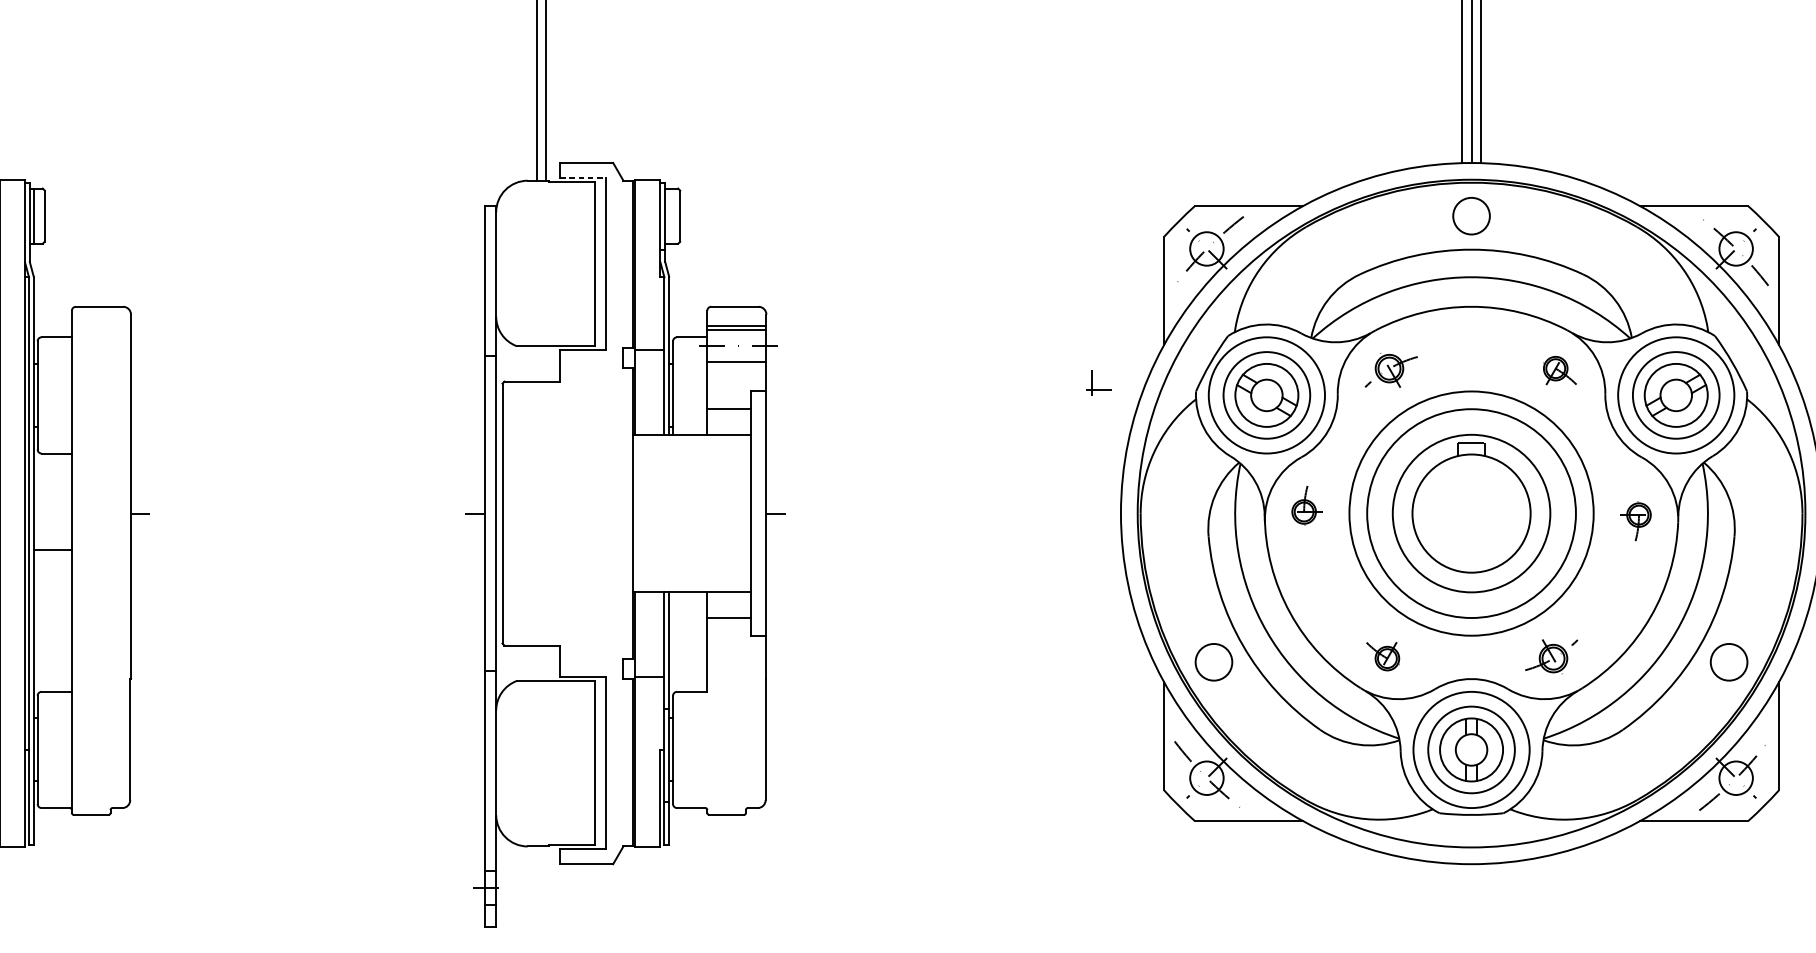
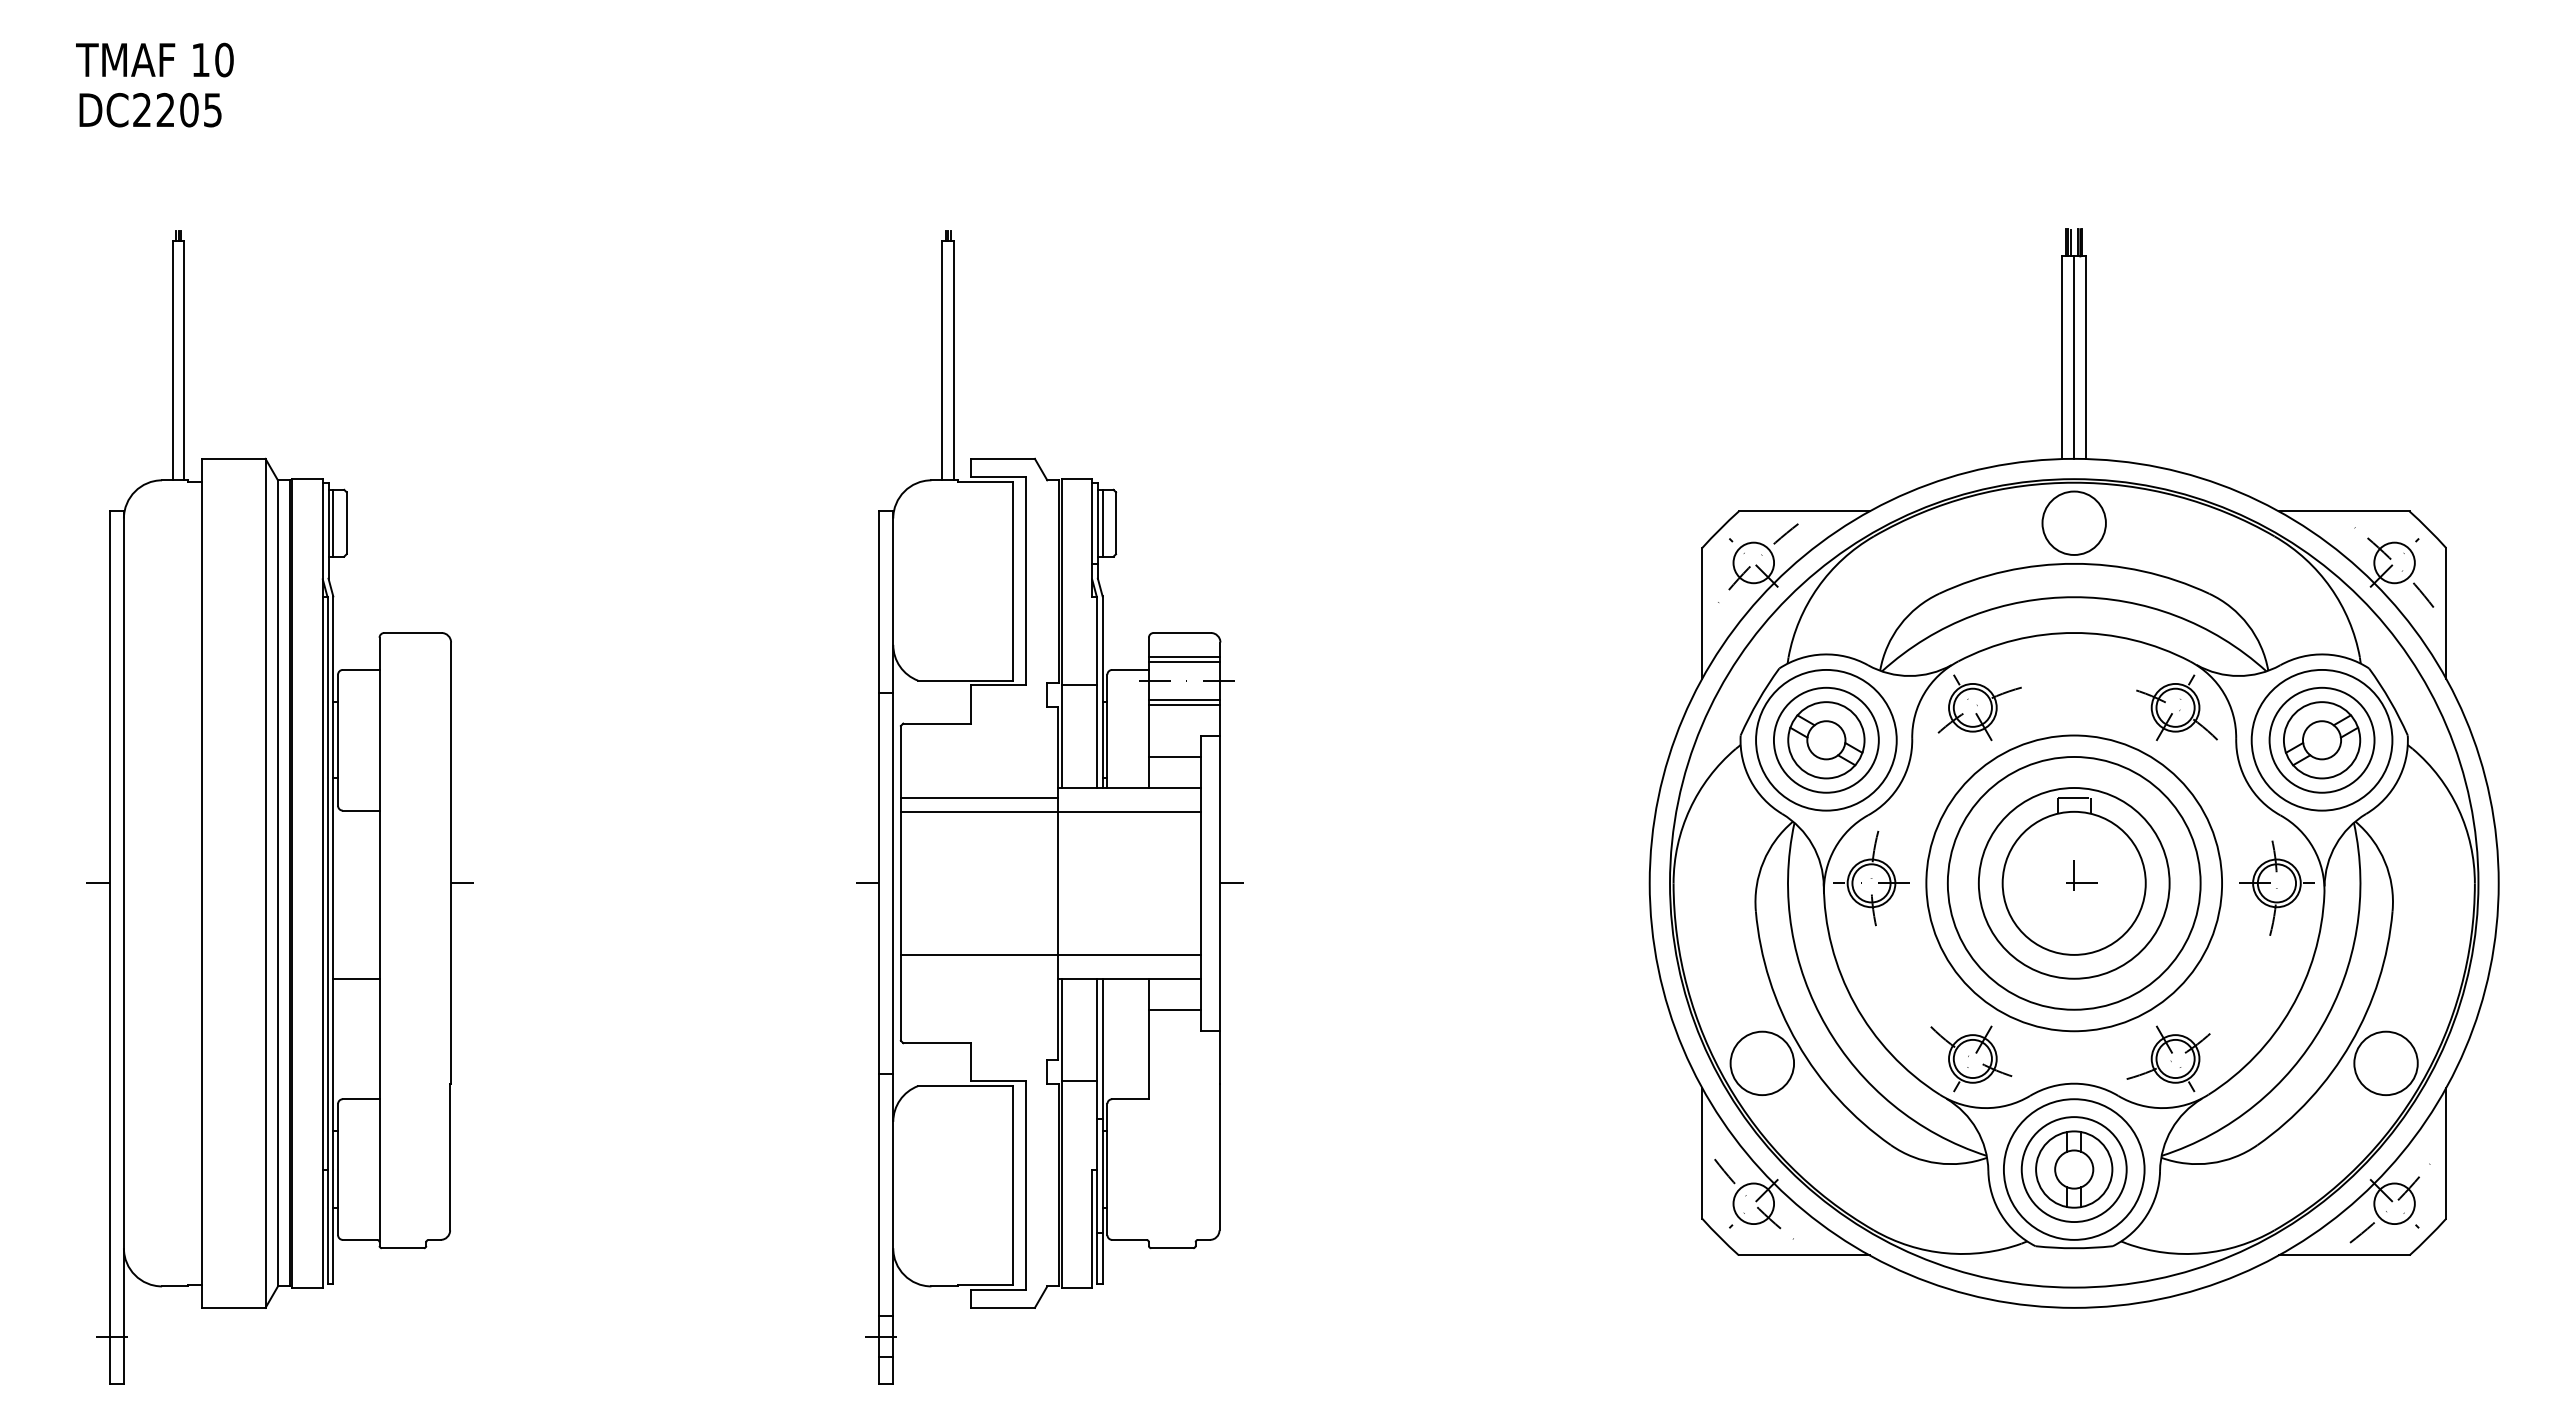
line: (583, 177) -> (998, 476), dashed -> solid
line: (669, 215) -> (1102, 522), added
circle: (1470, 215) -> (2073, 522), size x1.43
line: (736, 365) -> (1184, 704), added
part: (1393, 368) -> (1979, 707), size x1.43
part: (1556, 368) -> (2176, 707), size x1.67
part: (1092, 383) -> (2074, 875), moved
line: (567, 442) -> (979, 797), added
line: (626, 454) -> (1050, 811), added
part: (1304, 509) -> (1871, 878), size x1.67
part: (1638, 517) -> (2276, 887), size x1.67
line: (52, 550) -> (356, 978), moved
line: (626, 572) -> (1050, 954), added
part: (1386, 658) -> (1971, 1058), size x1.67
part: (1549, 658) -> (2168, 1058), size x1.43
circle: (1214, 662) -> (1762, 1063), size x1.43
circle: (1728, 662) -> (2385, 1063), size x1.43

